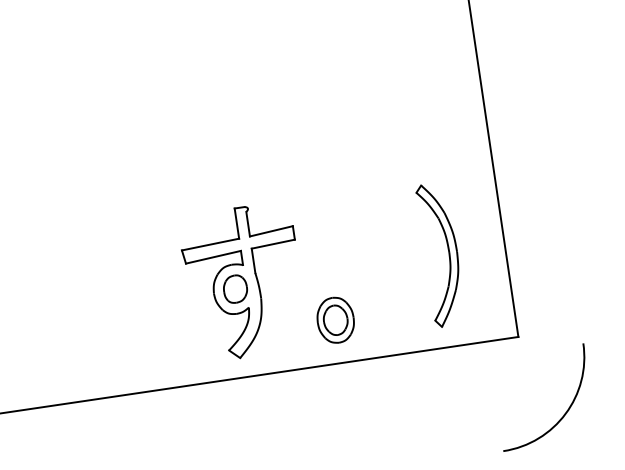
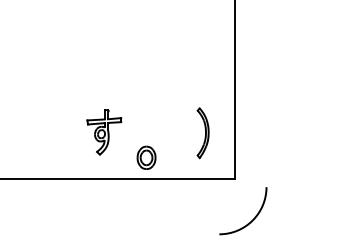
part: (439, 253) -> (202, 132), size x0.7
part: (244, 282) -> (104, 132), size x0.6

